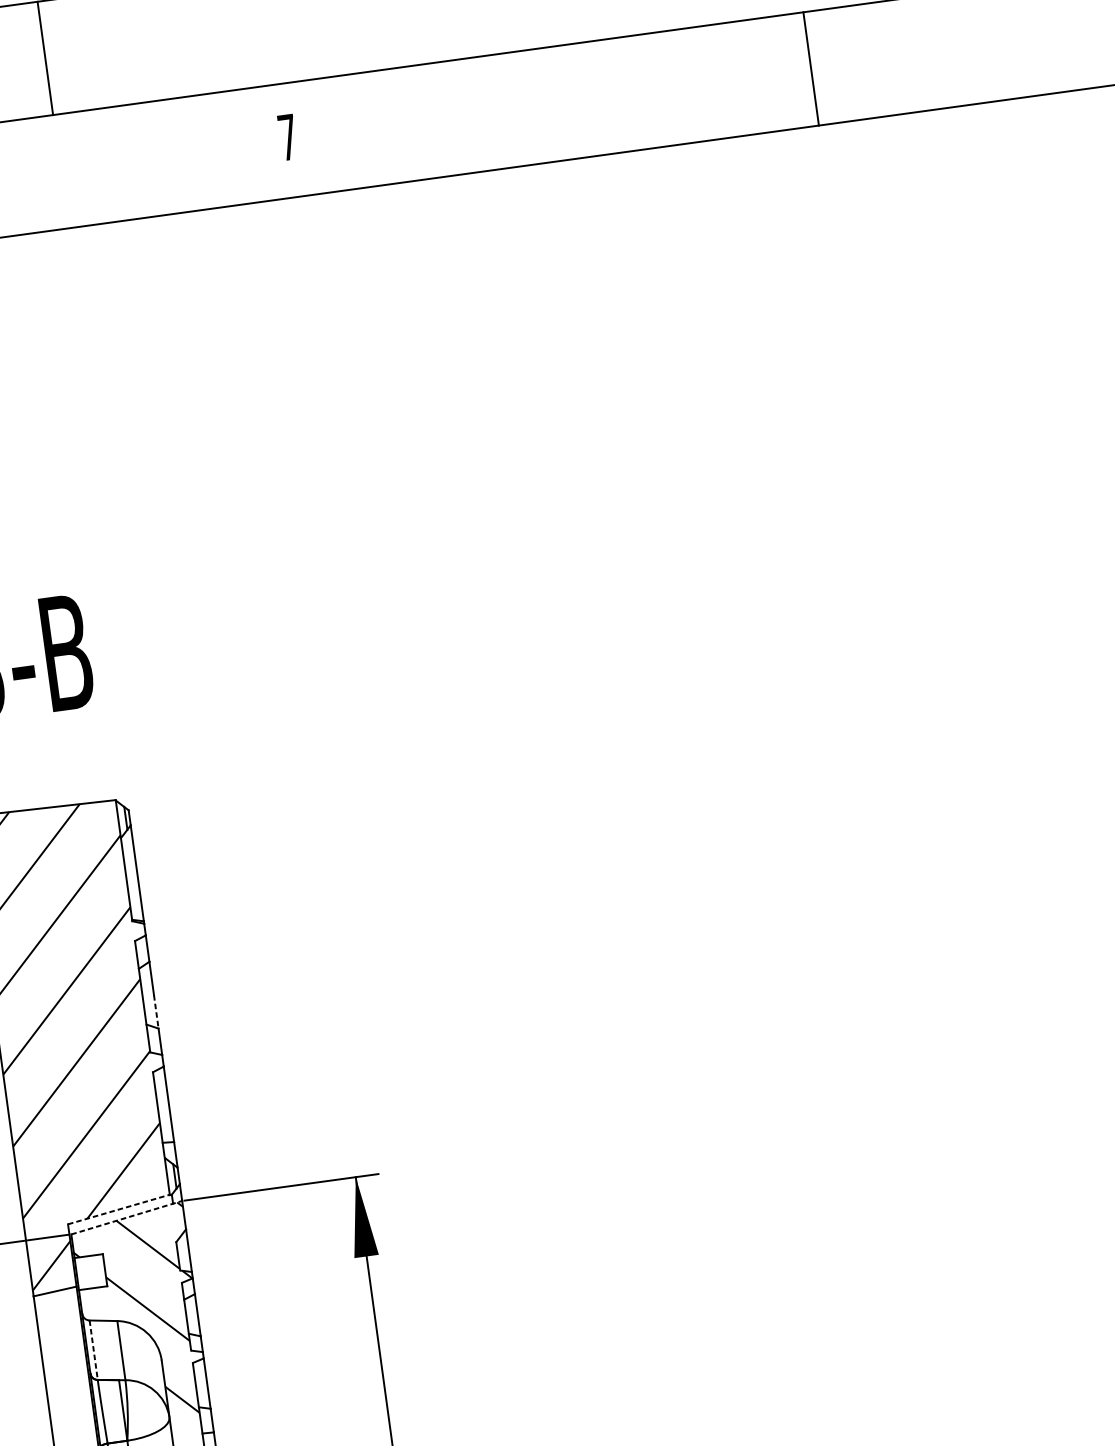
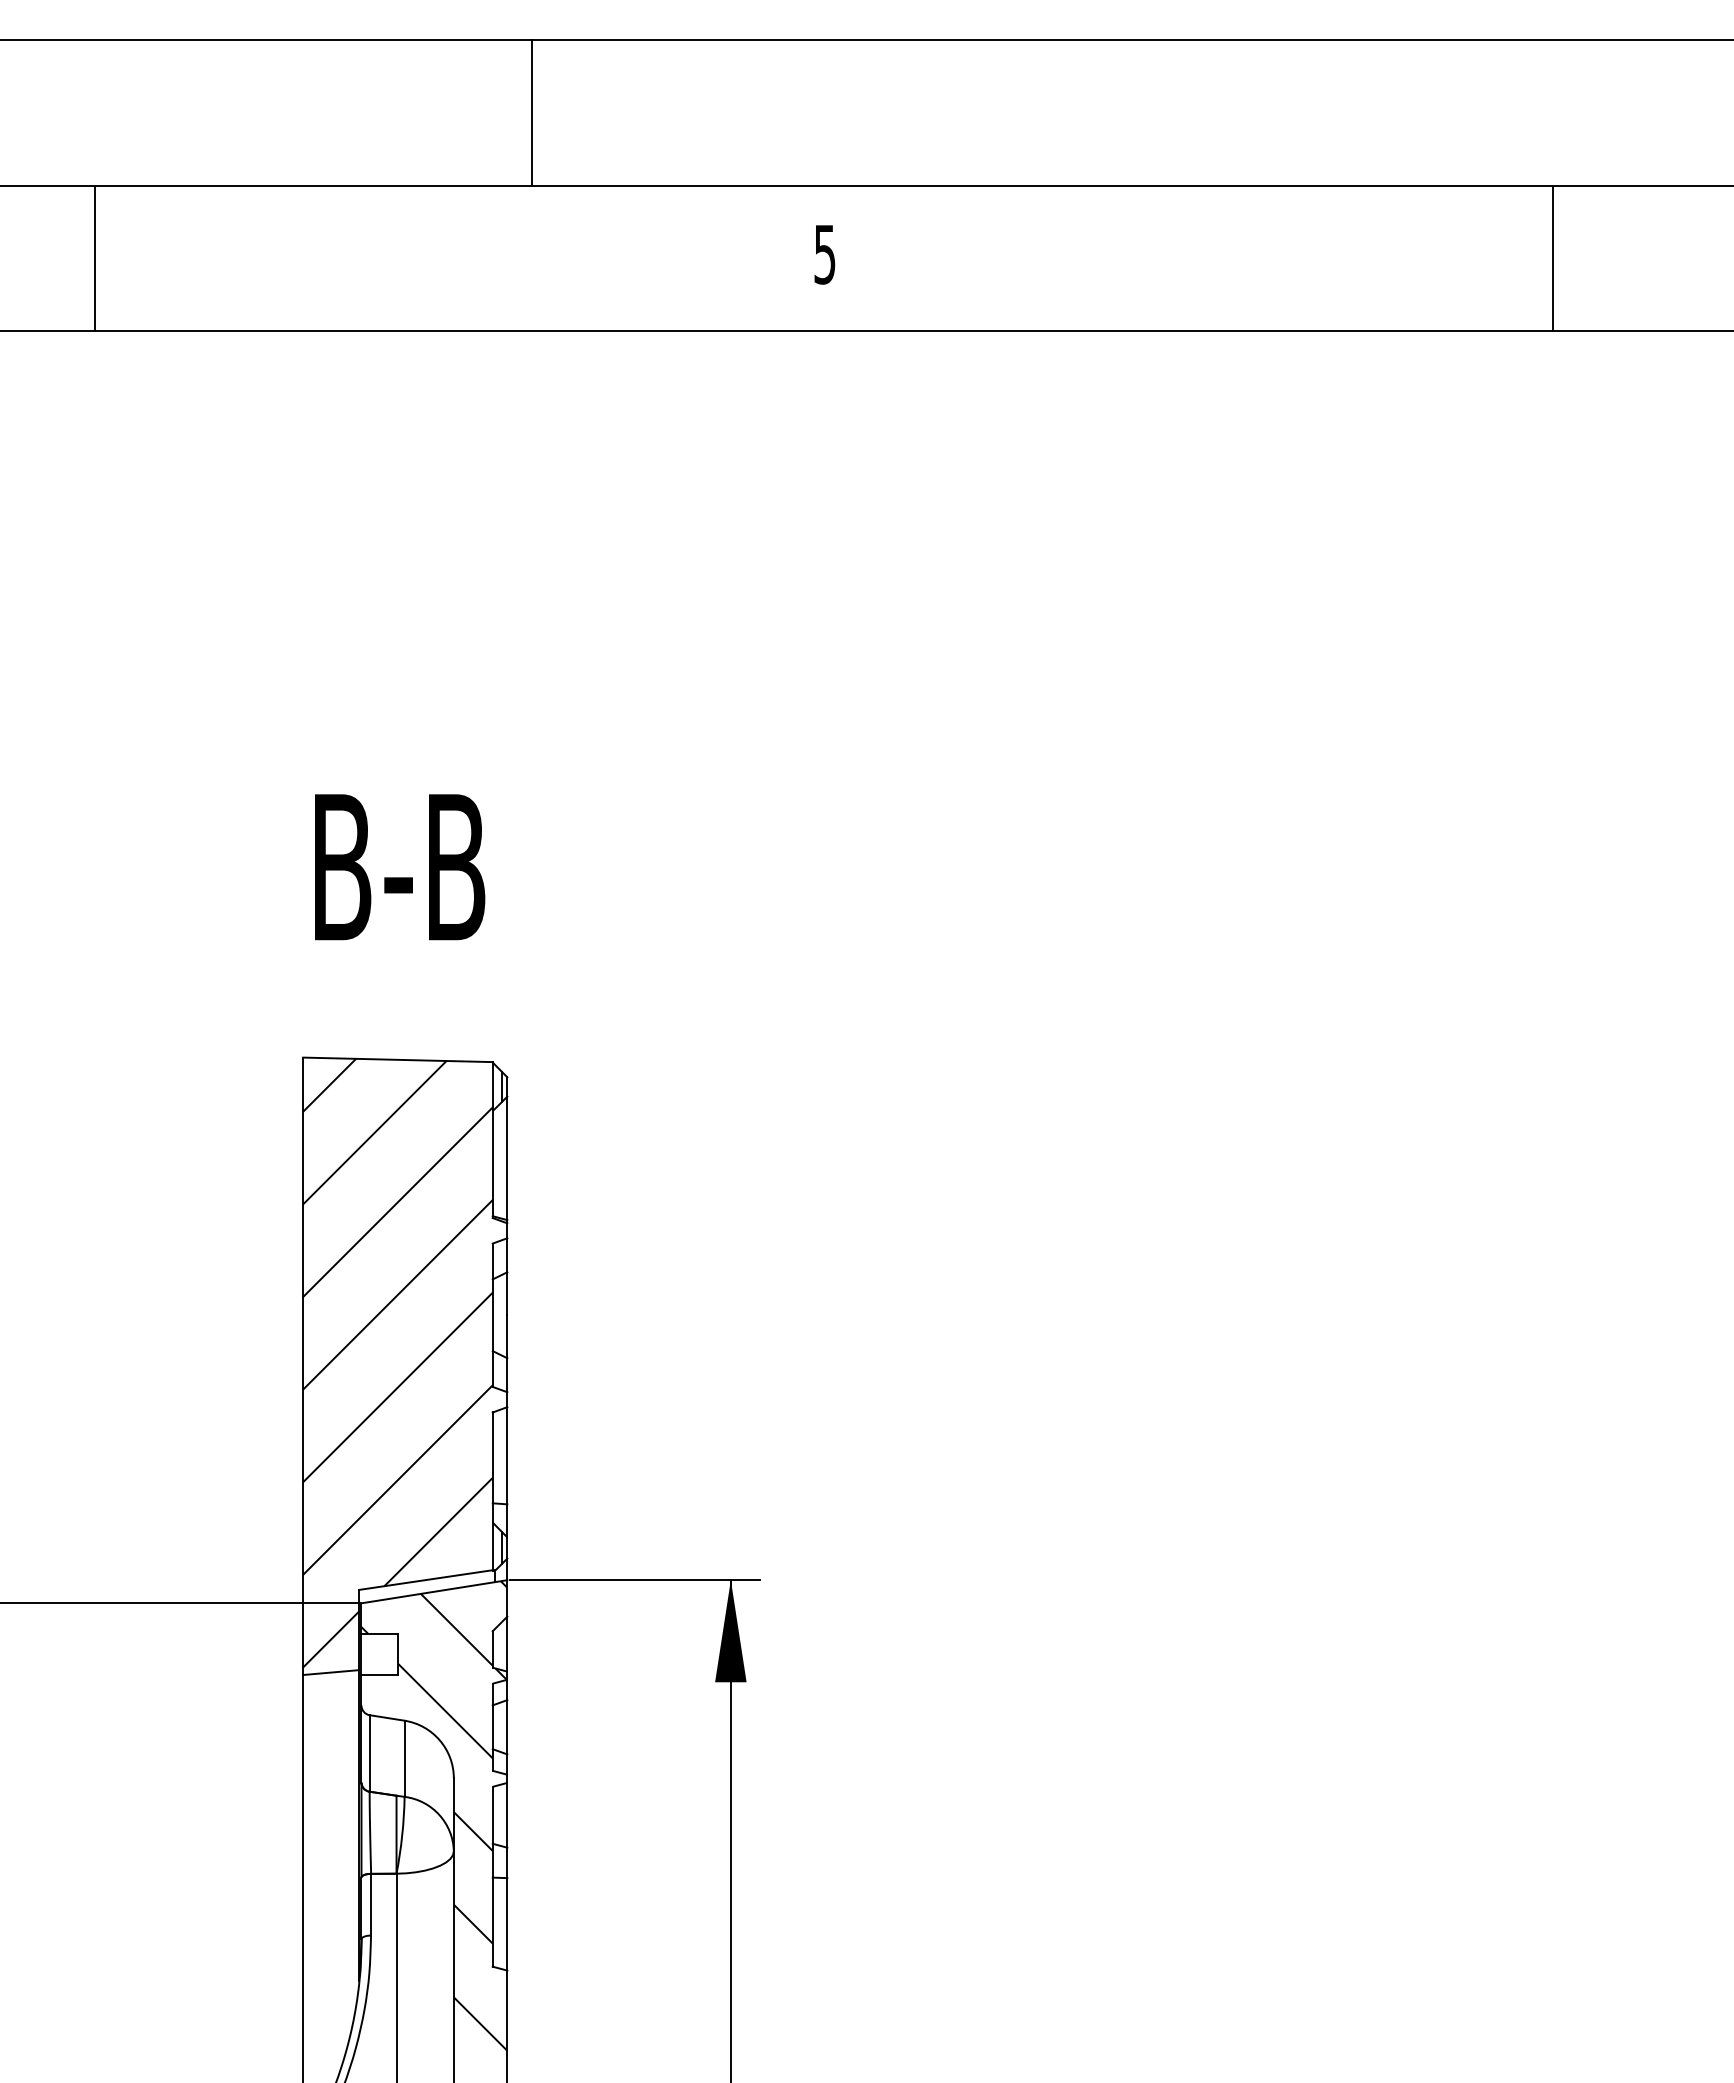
line: (811, 68) -> (1553, 258), moved
text: (287, 137) -> (824, 254), 7 -> 5
line: (156, 1011) -> (507, 1336), dashed -> solid
line: (118, 1209) -> (425, 1580), dashed -> solid
line: (126, 1217) -> (434, 1591), dashed -> solid
line: (93, 1350) -> (369, 1753), dashed -> solid

